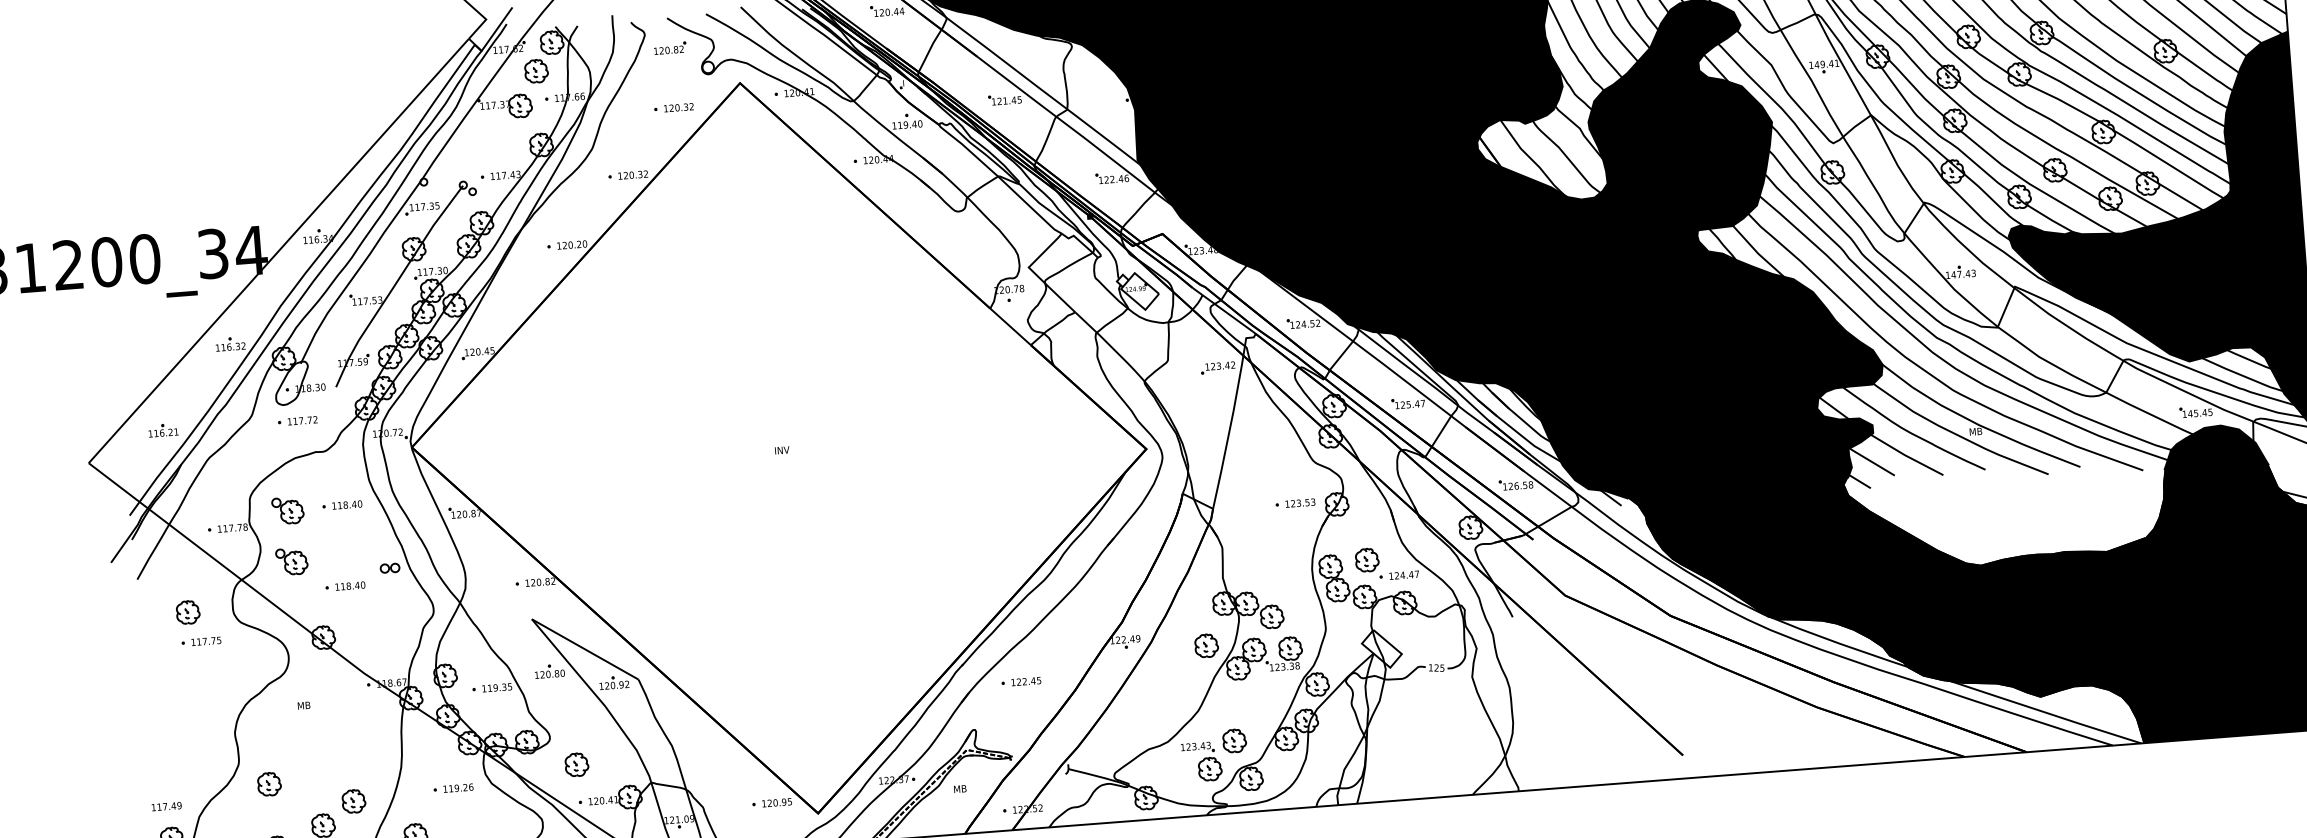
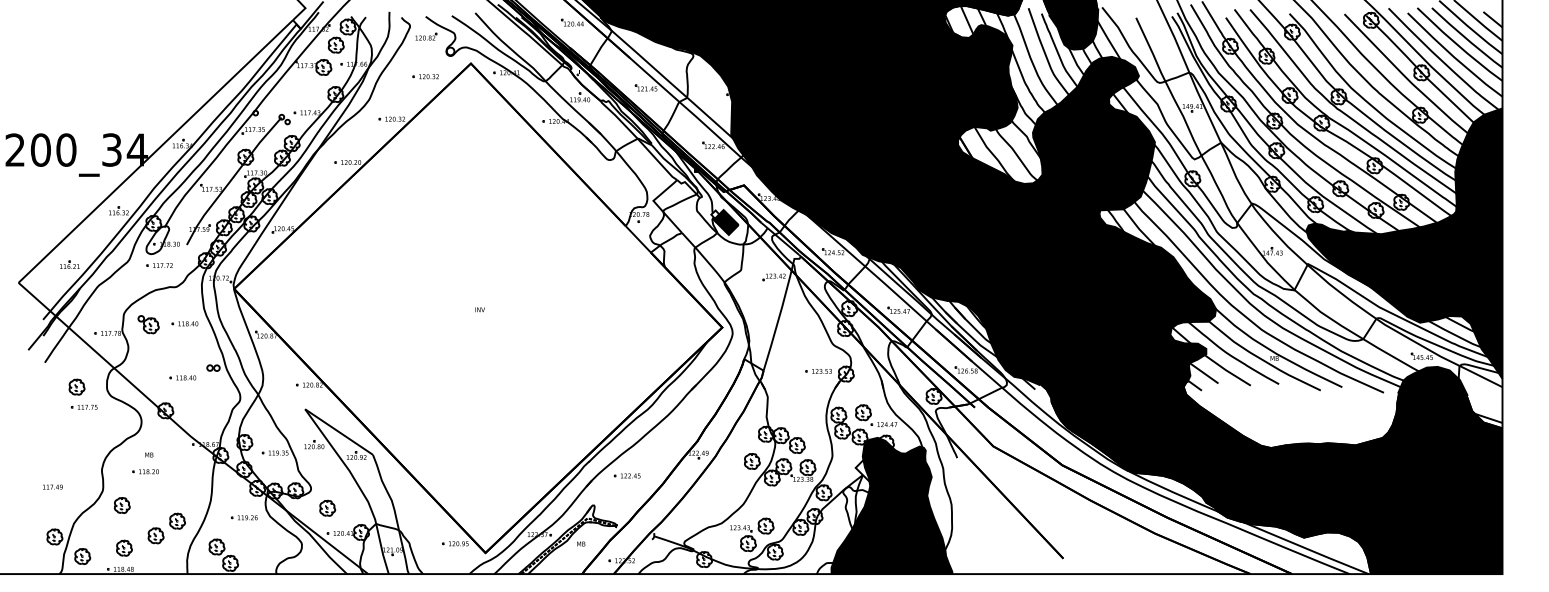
fill: (1139, 291) -> (725, 222), added
part: (291, 561) -> (148, 358), removed
fill: (1419, 695) -> (891, 505), added
part: (300, 730) -> (145, 471), added
text: (166, 805) -> (52, 486), moved

